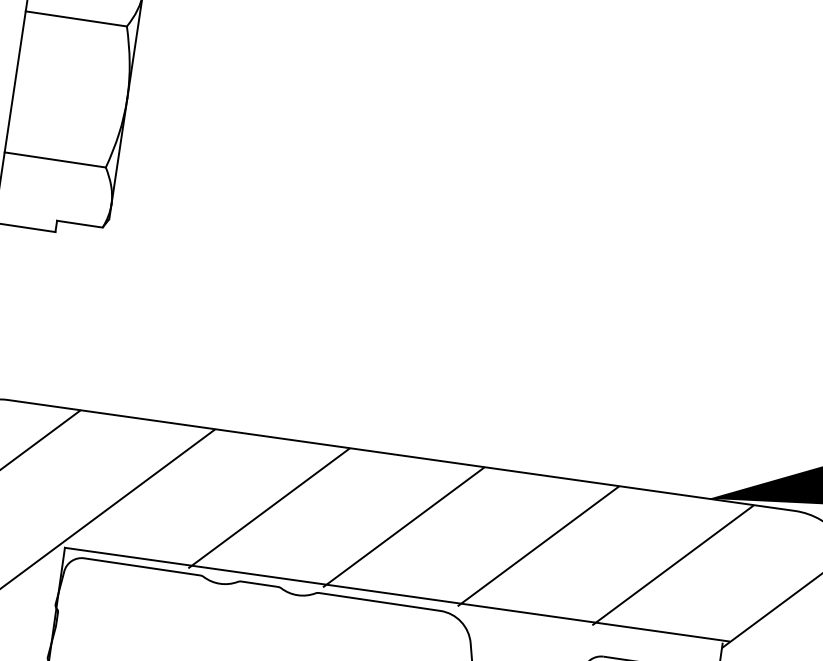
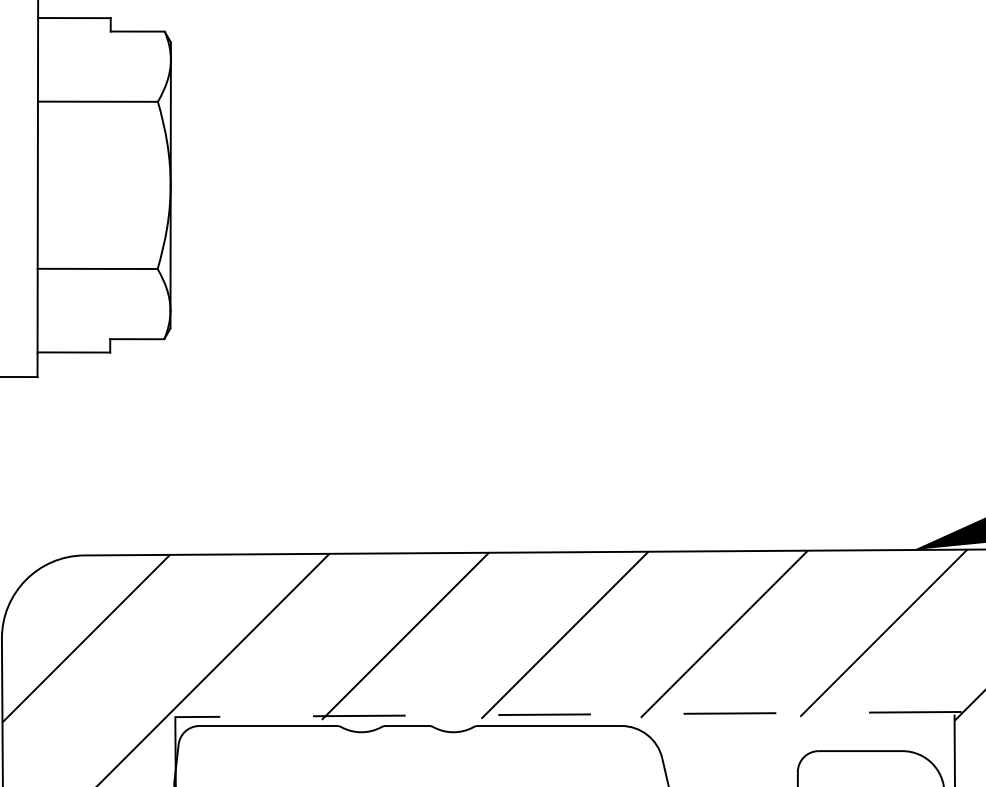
line: (396, 594) -> (567, 714), solid -> dashed

